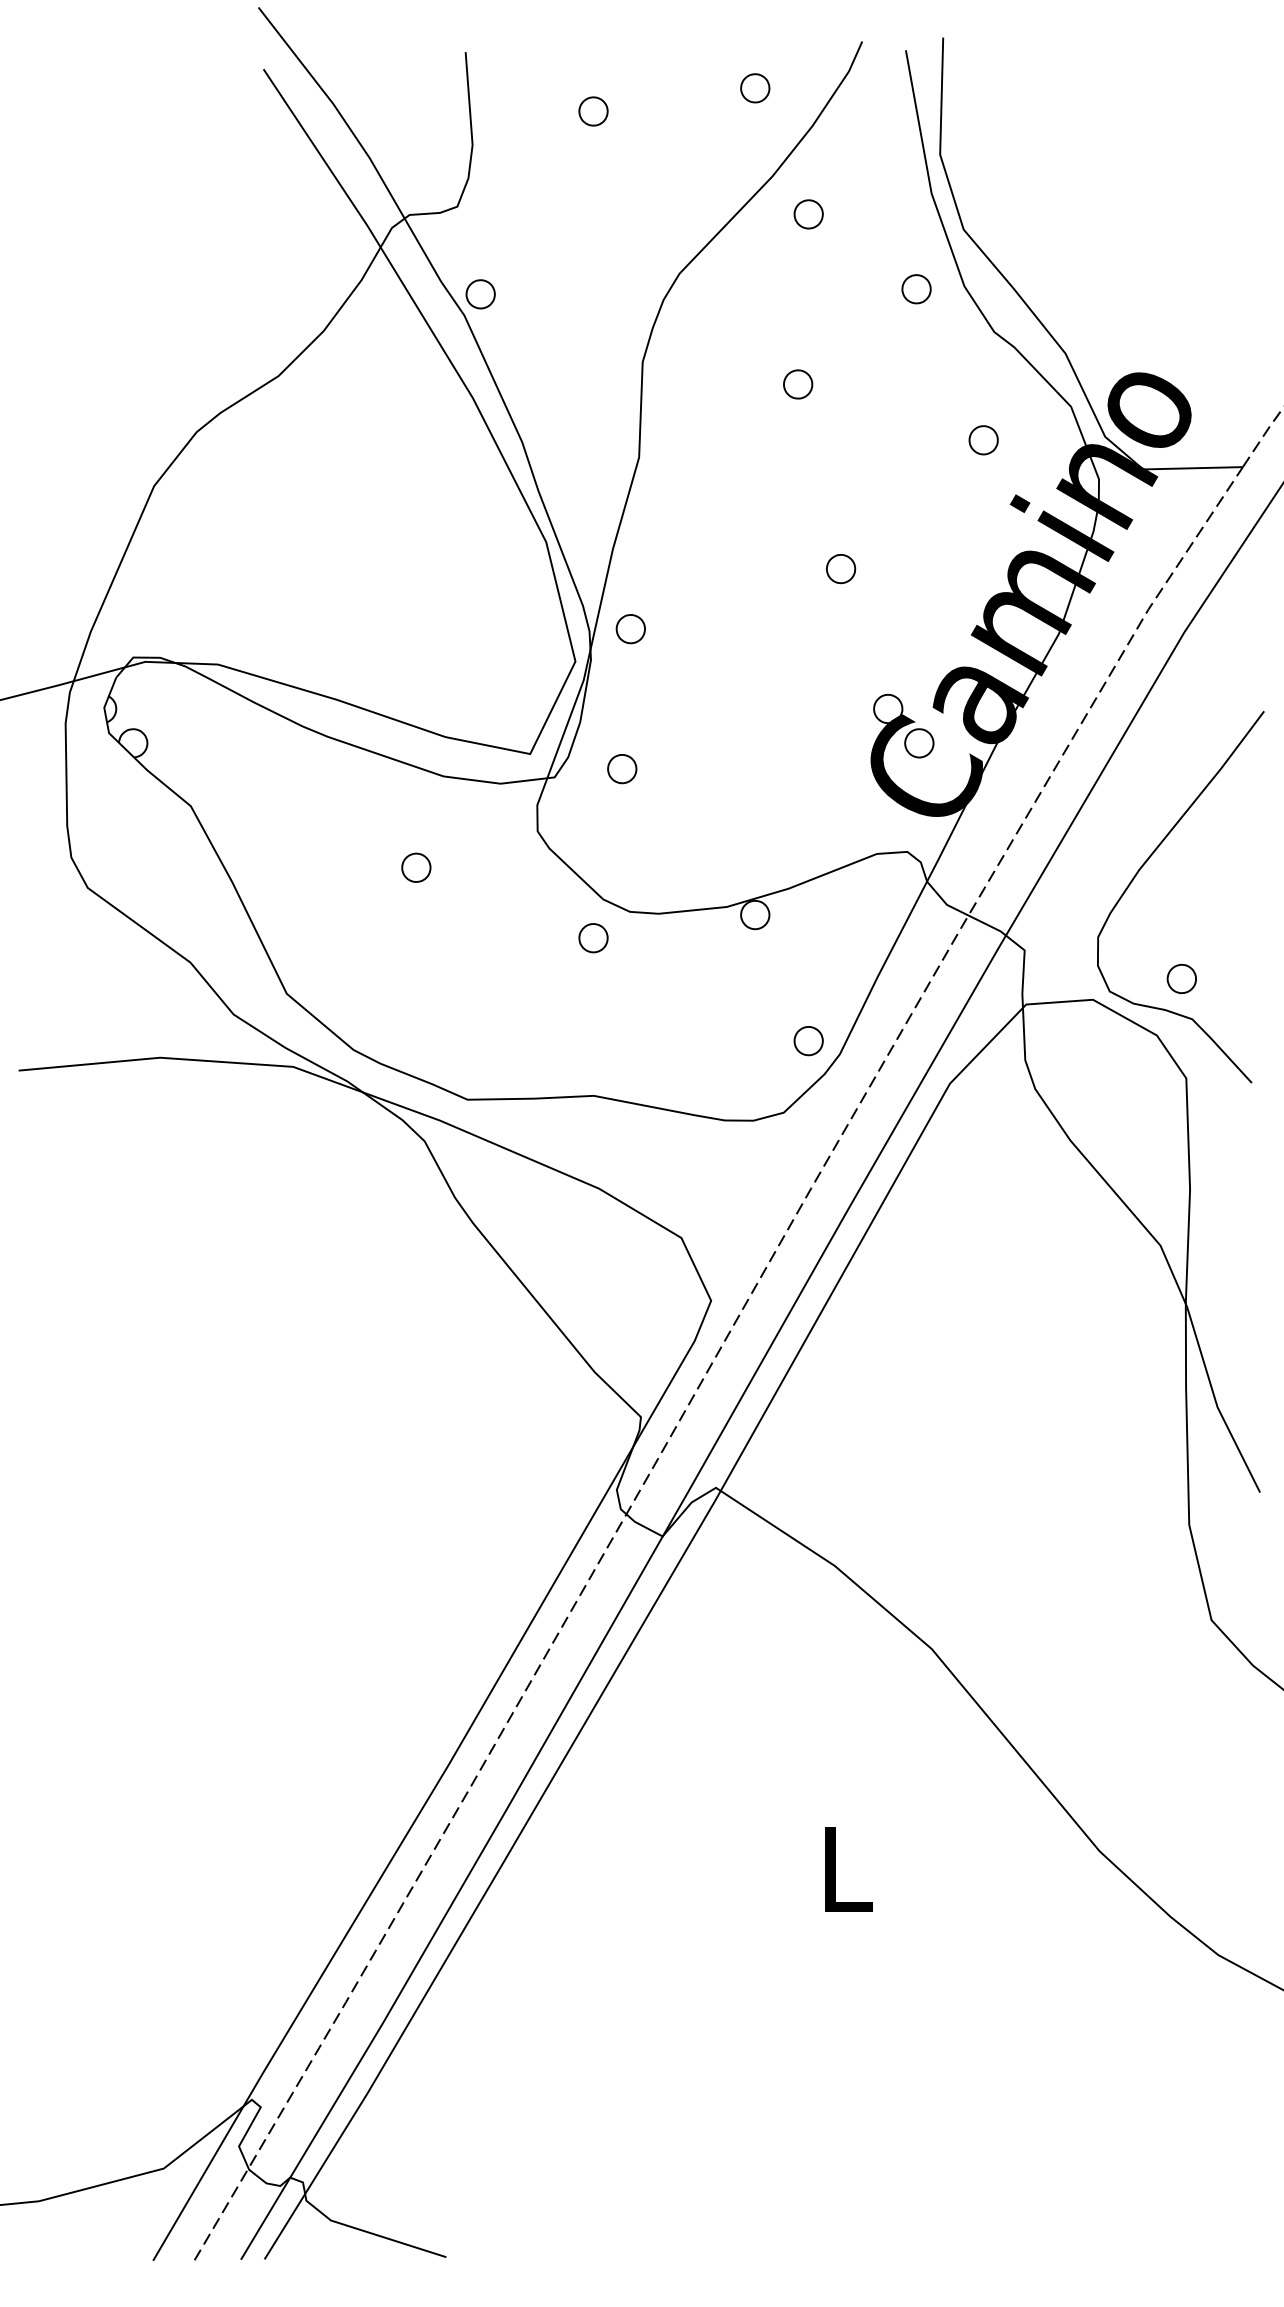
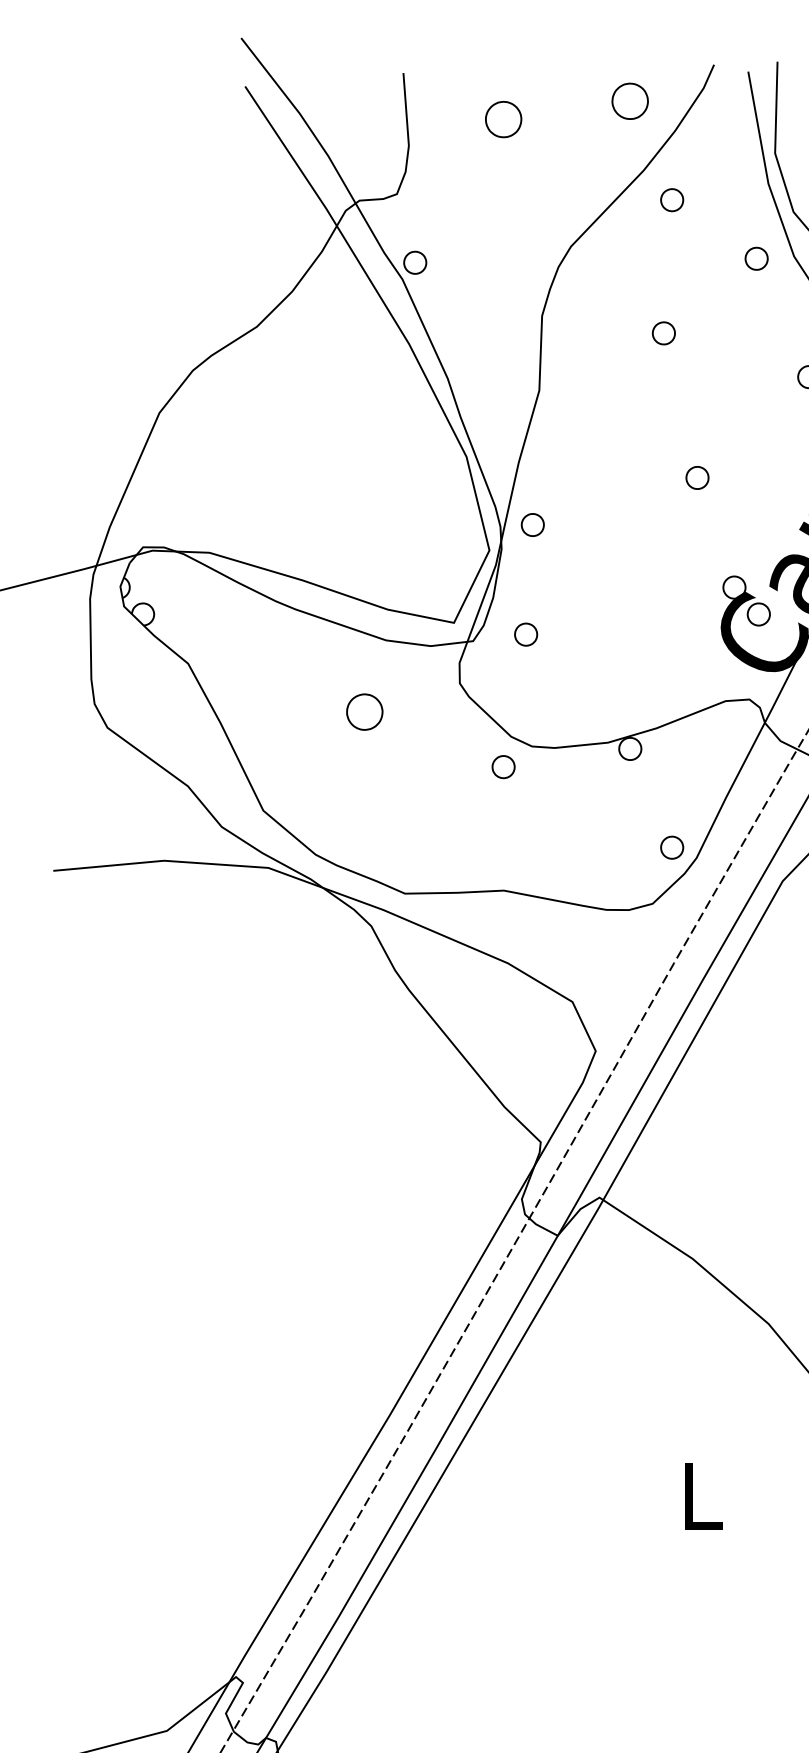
part: (755, 88) -> (630, 101), size x1.6
part: (593, 111) -> (503, 119), size x1.6
part: (416, 867) -> (364, 711), size x1.6

